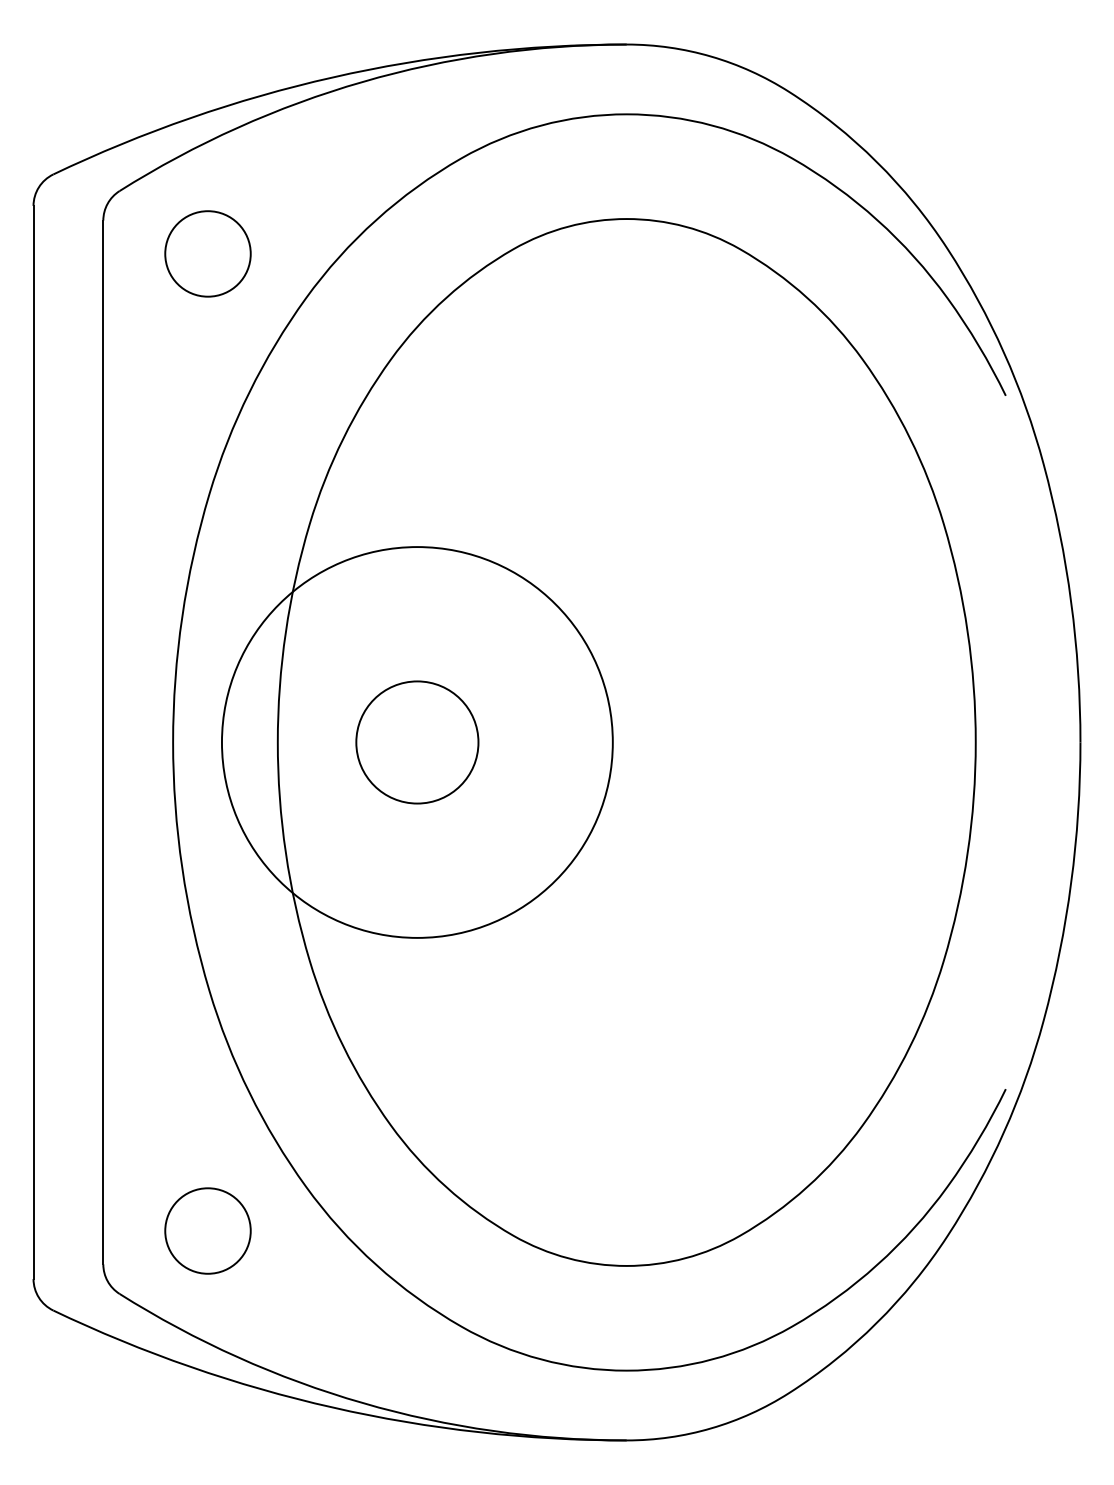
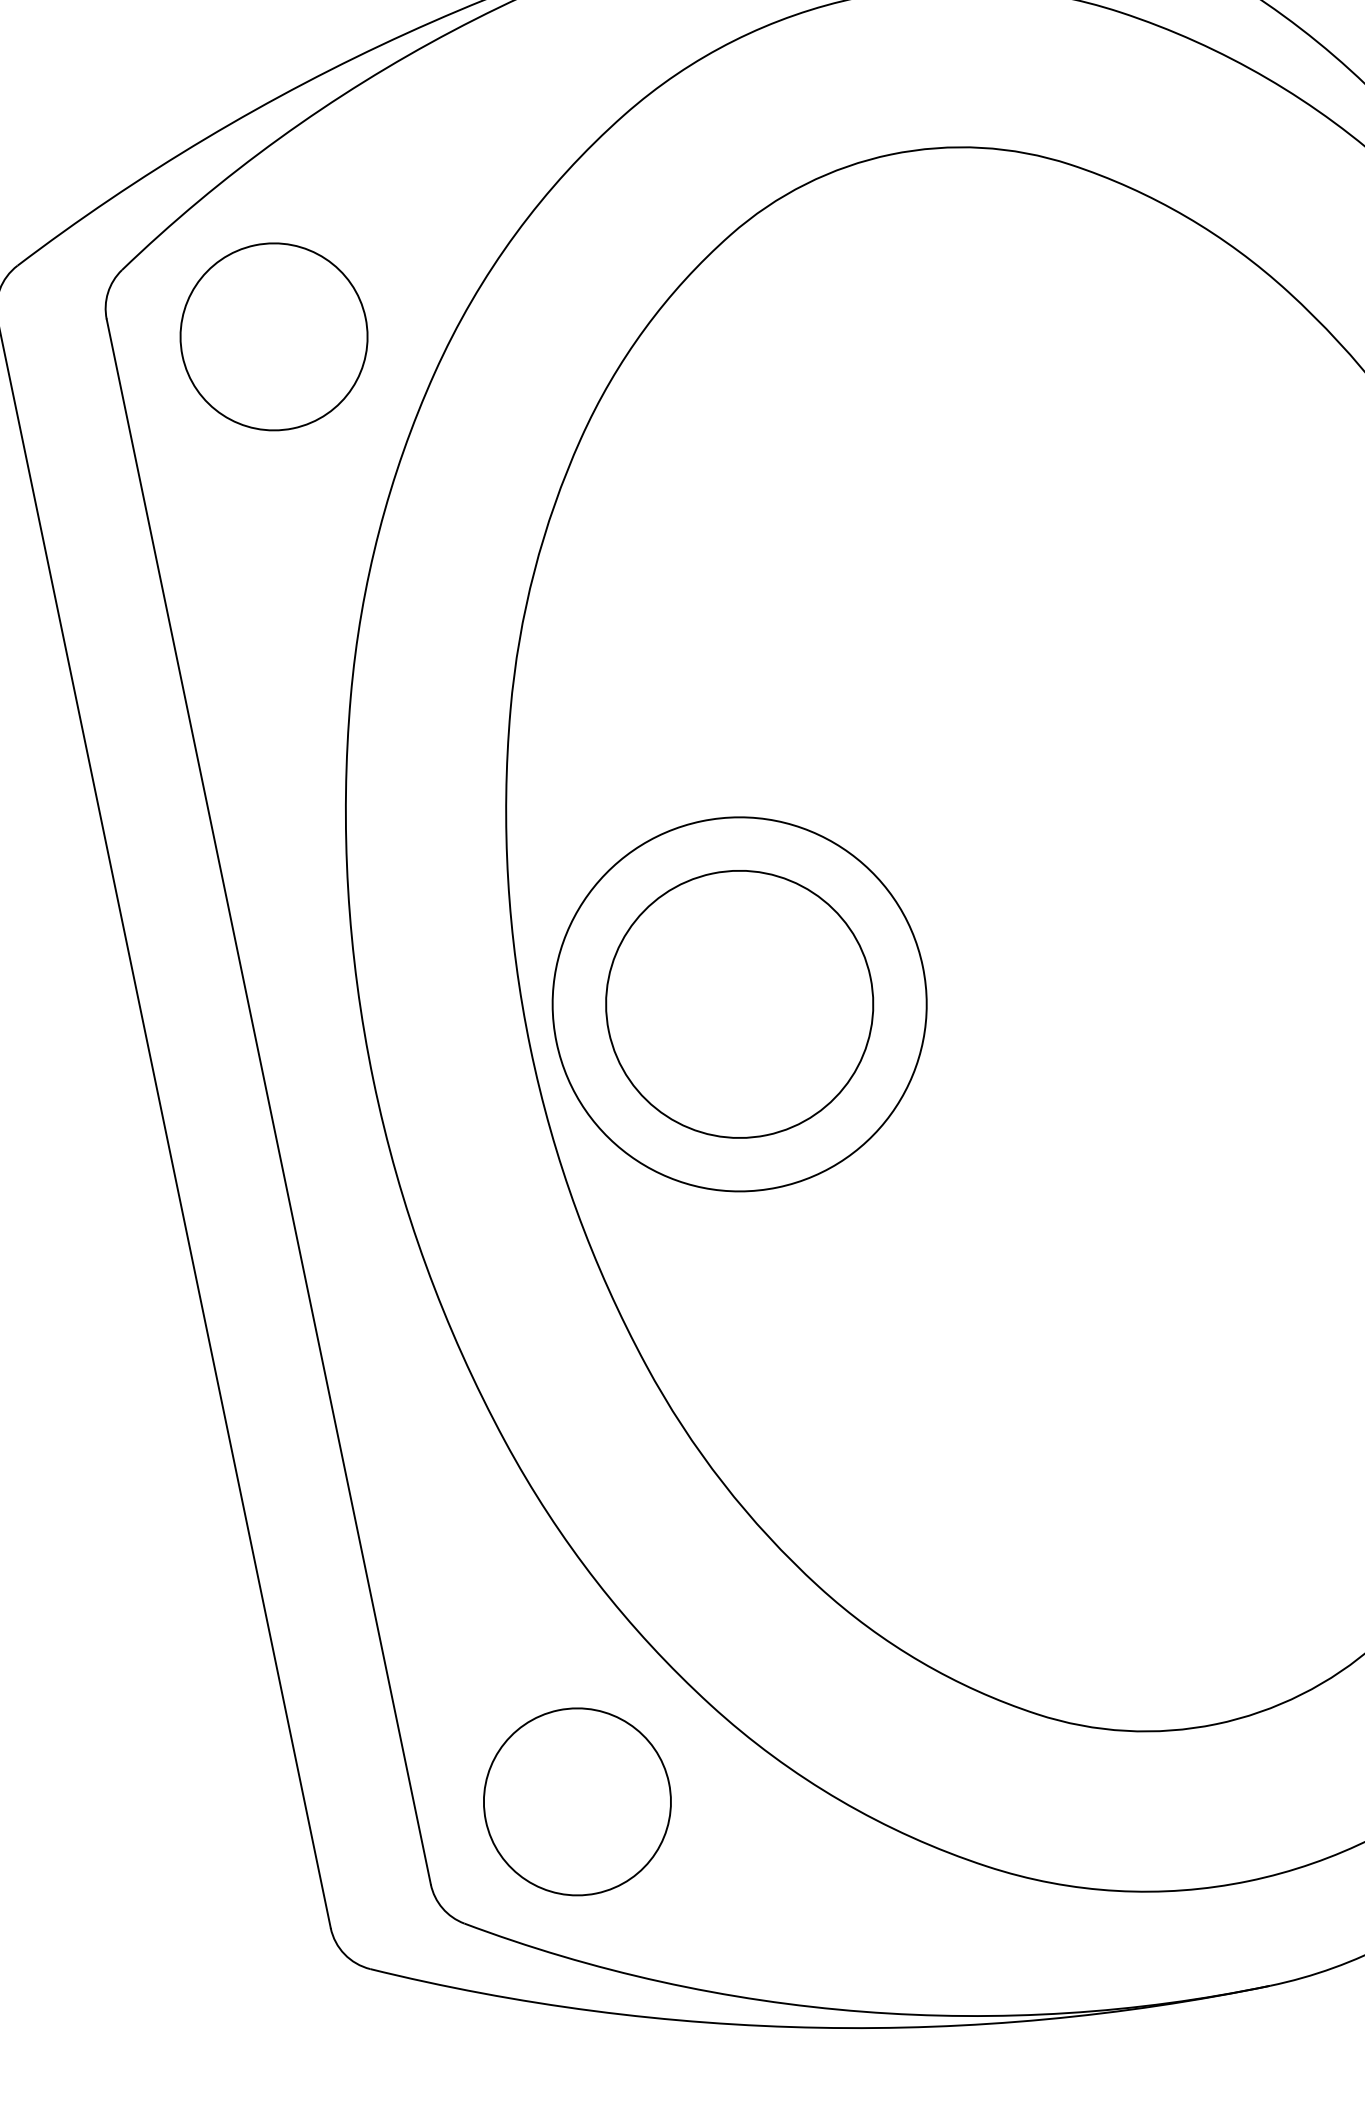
circle: (207, 253) -> (273, 336), size x1.43
circle: (417, 742) -> (739, 1004), size x0.62
circle: (417, 742) -> (739, 1004), size x1.43
circle: (207, 1230) -> (576, 1801), size x1.43

